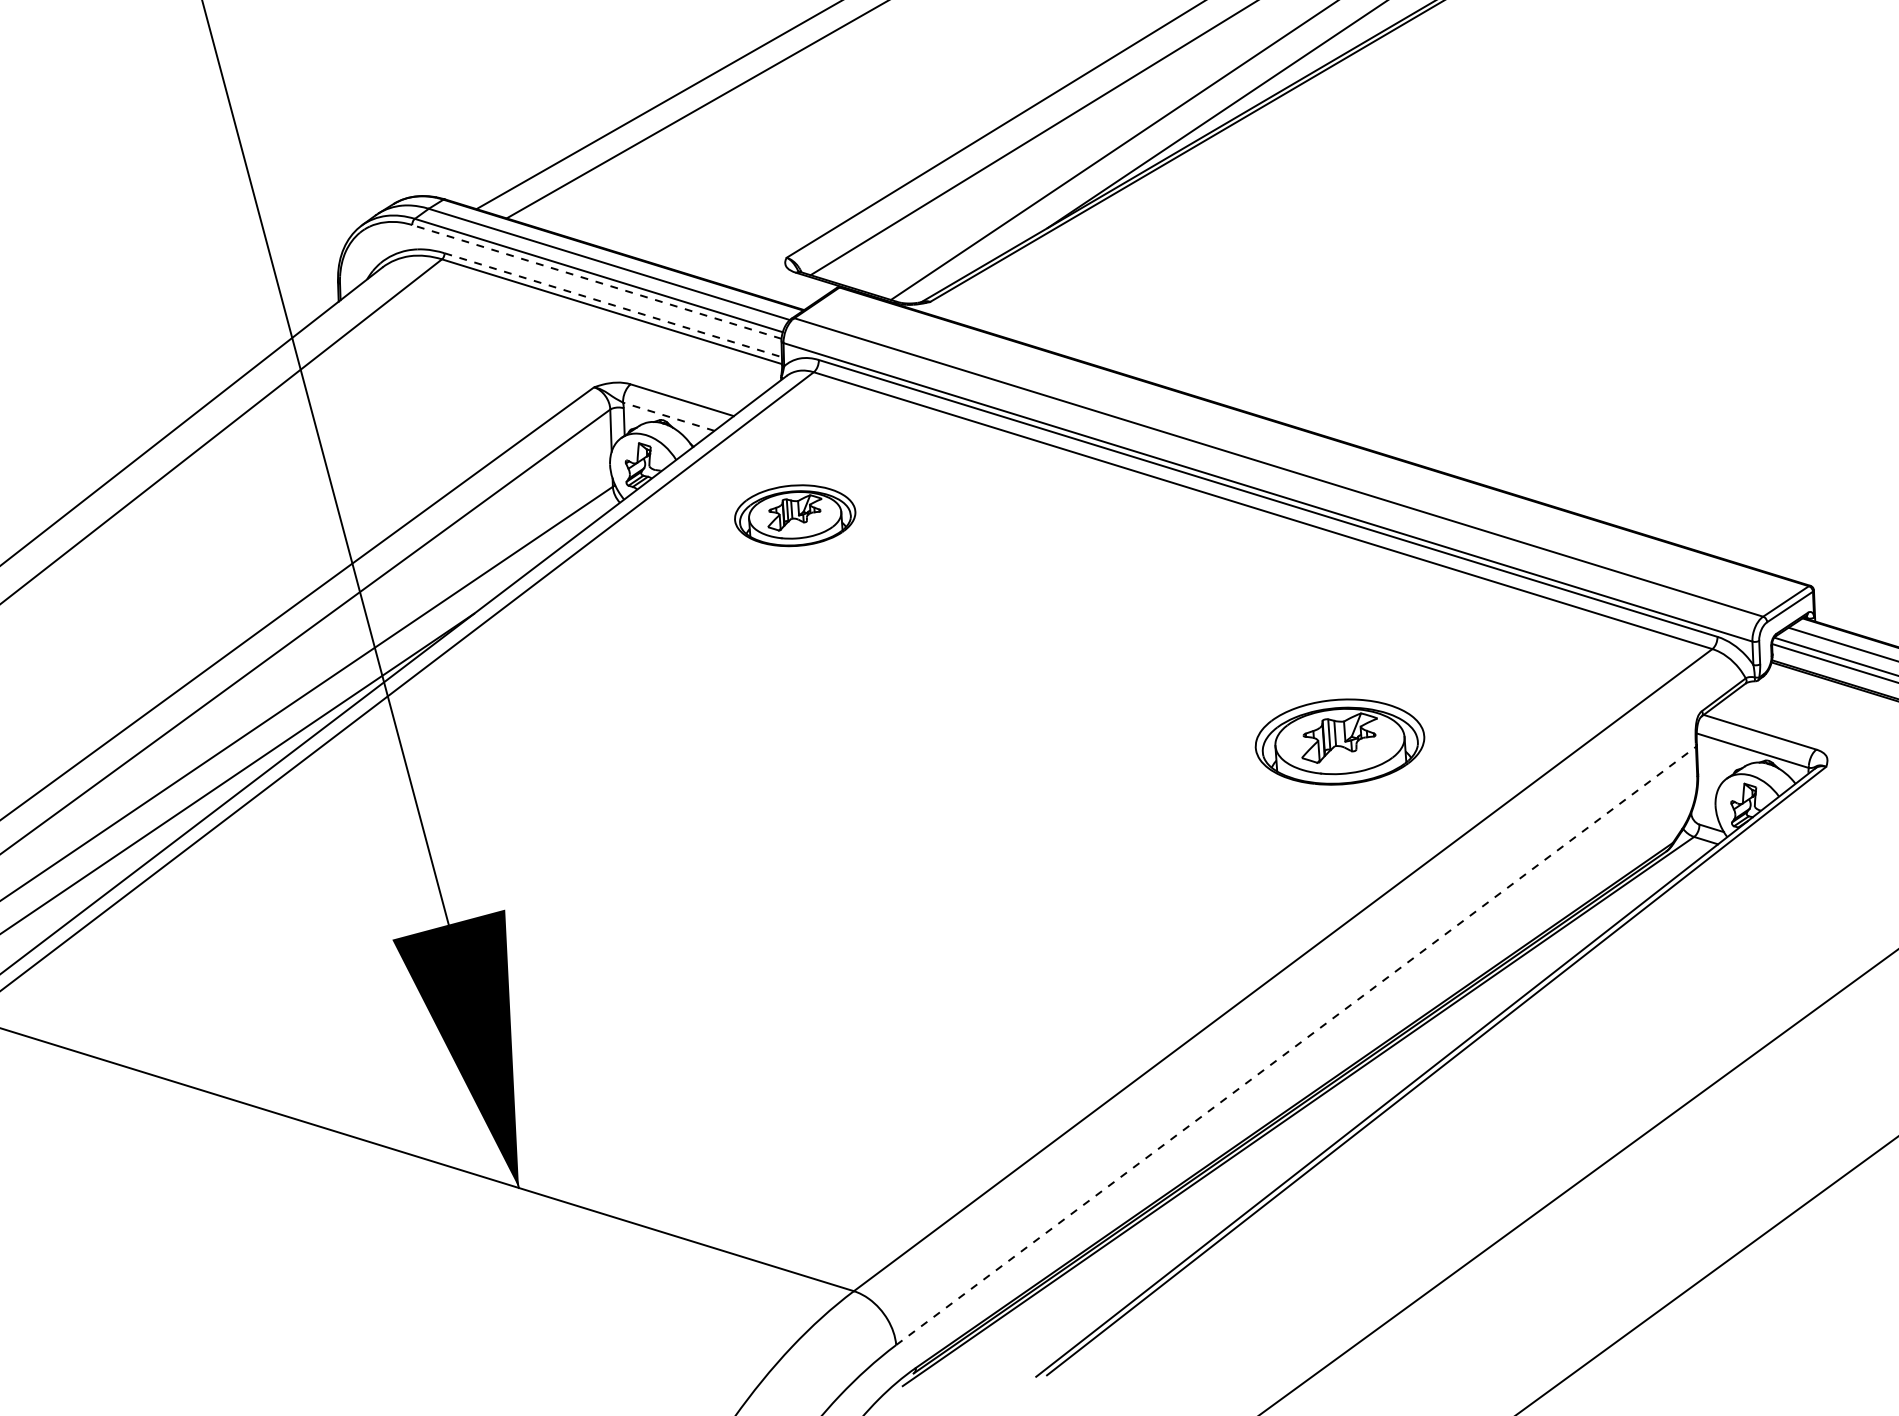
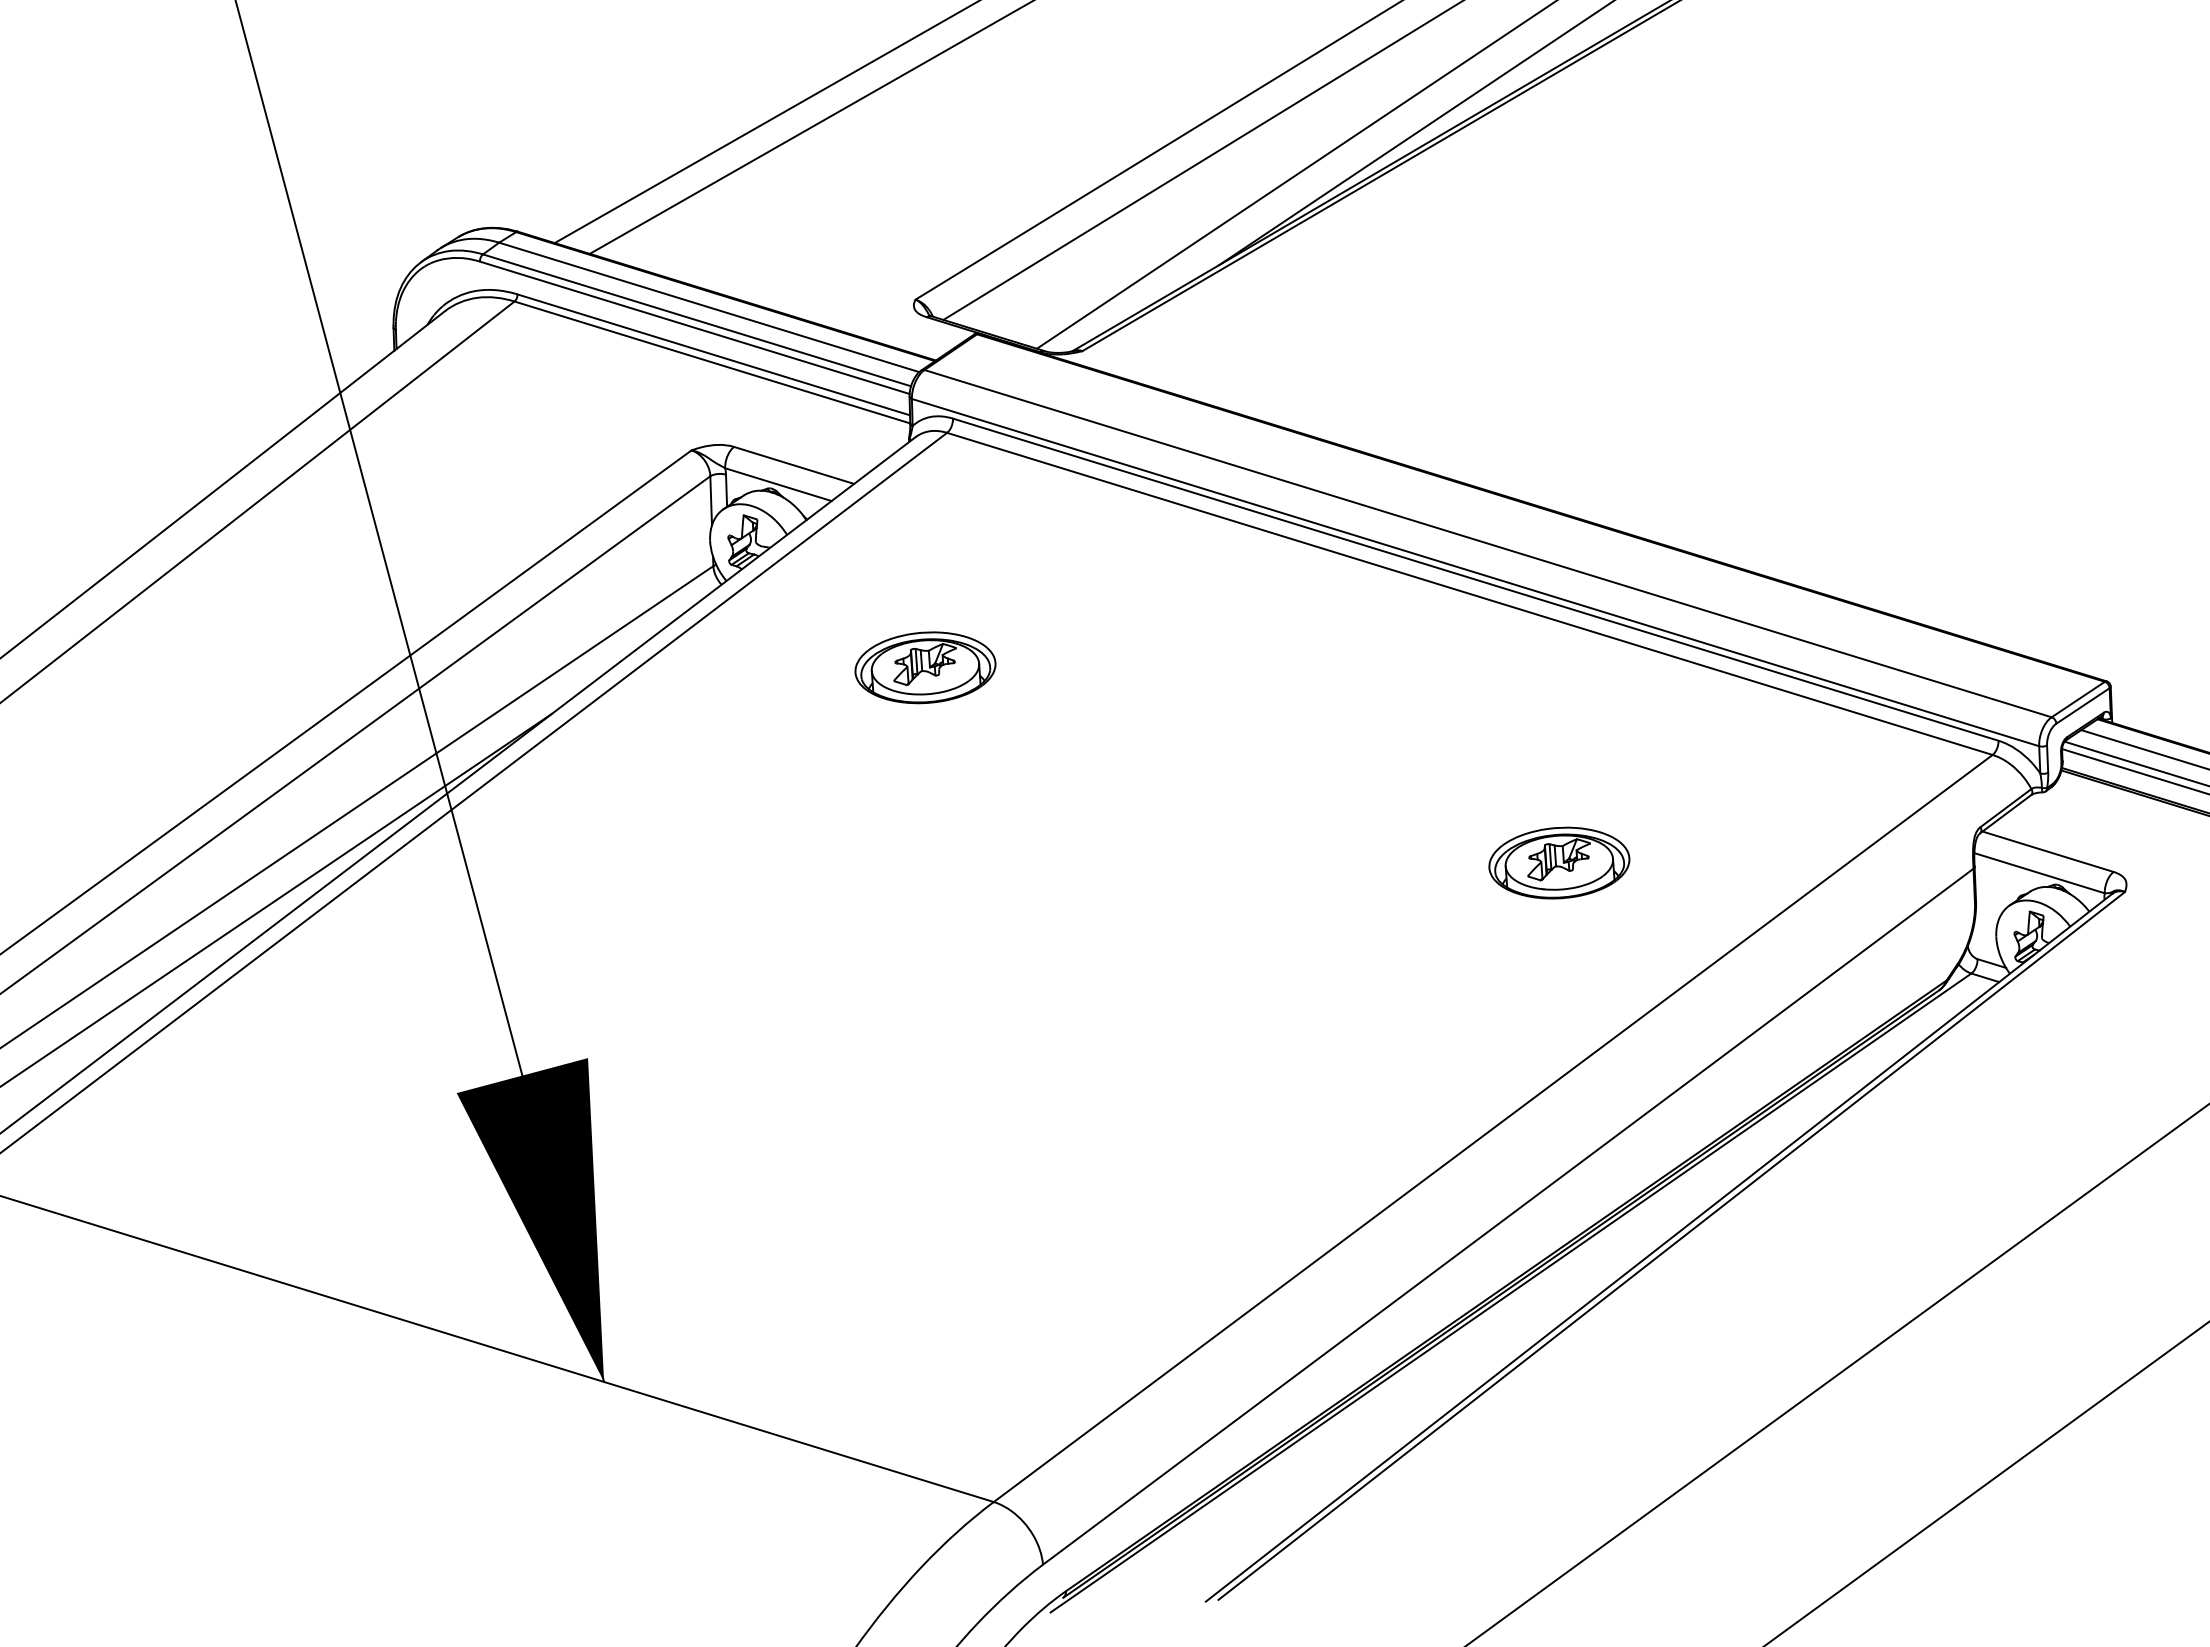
line: (596, 281) -> (694, 327), dashed -> solid
line: (613, 305) -> (714, 355), dashed -> solid
line: (668, 416) -> (778, 484), dashed -> solid
part: (795, 515) -> (925, 667), moved
part: (1340, 741) -> (1559, 862), size x0.71
line: (1296, 1045) -> (1508, 1216), dashed -> solid

